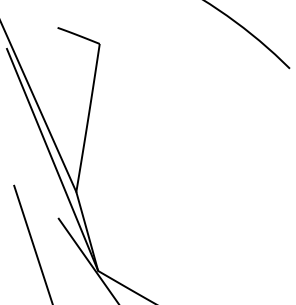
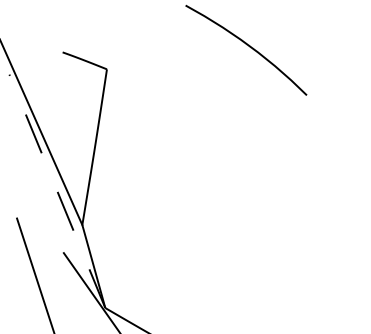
line: (52, 159) -> (57, 190), solid -> dashed

